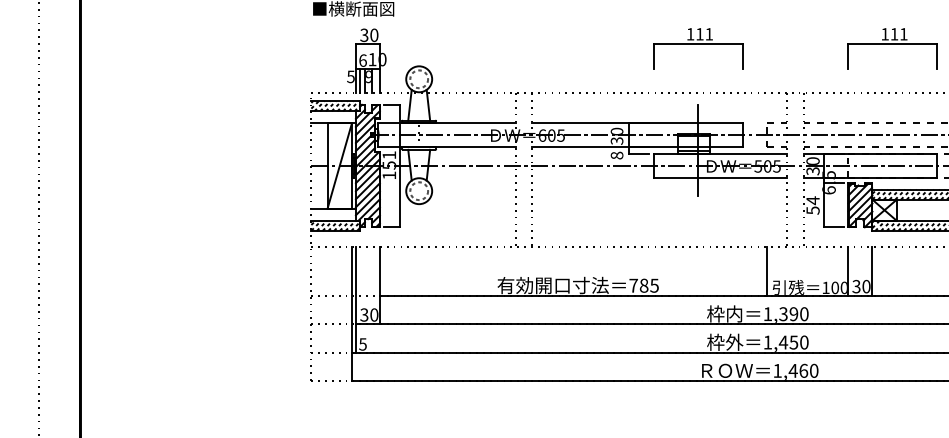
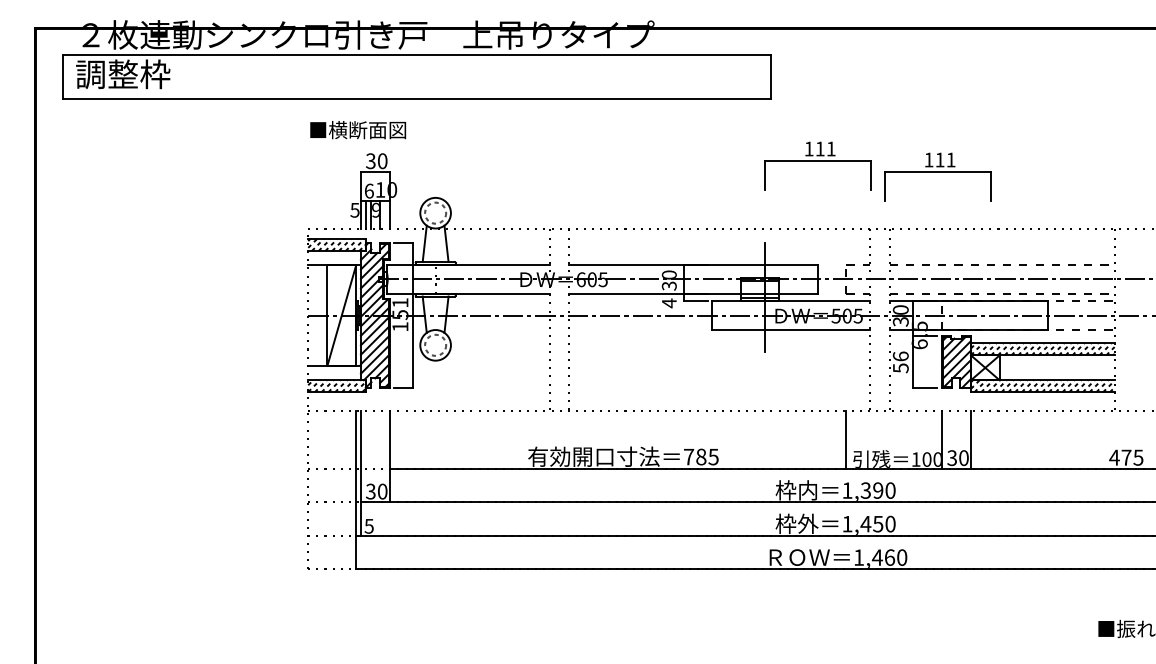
part: (697, 48) -> (817, 165), moved
part: (892, 48) -> (937, 176), moved
text: (616, 155) -> (668, 303), 8 -> 4
text: (812, 200) -> (900, 356), 54 -> 56

